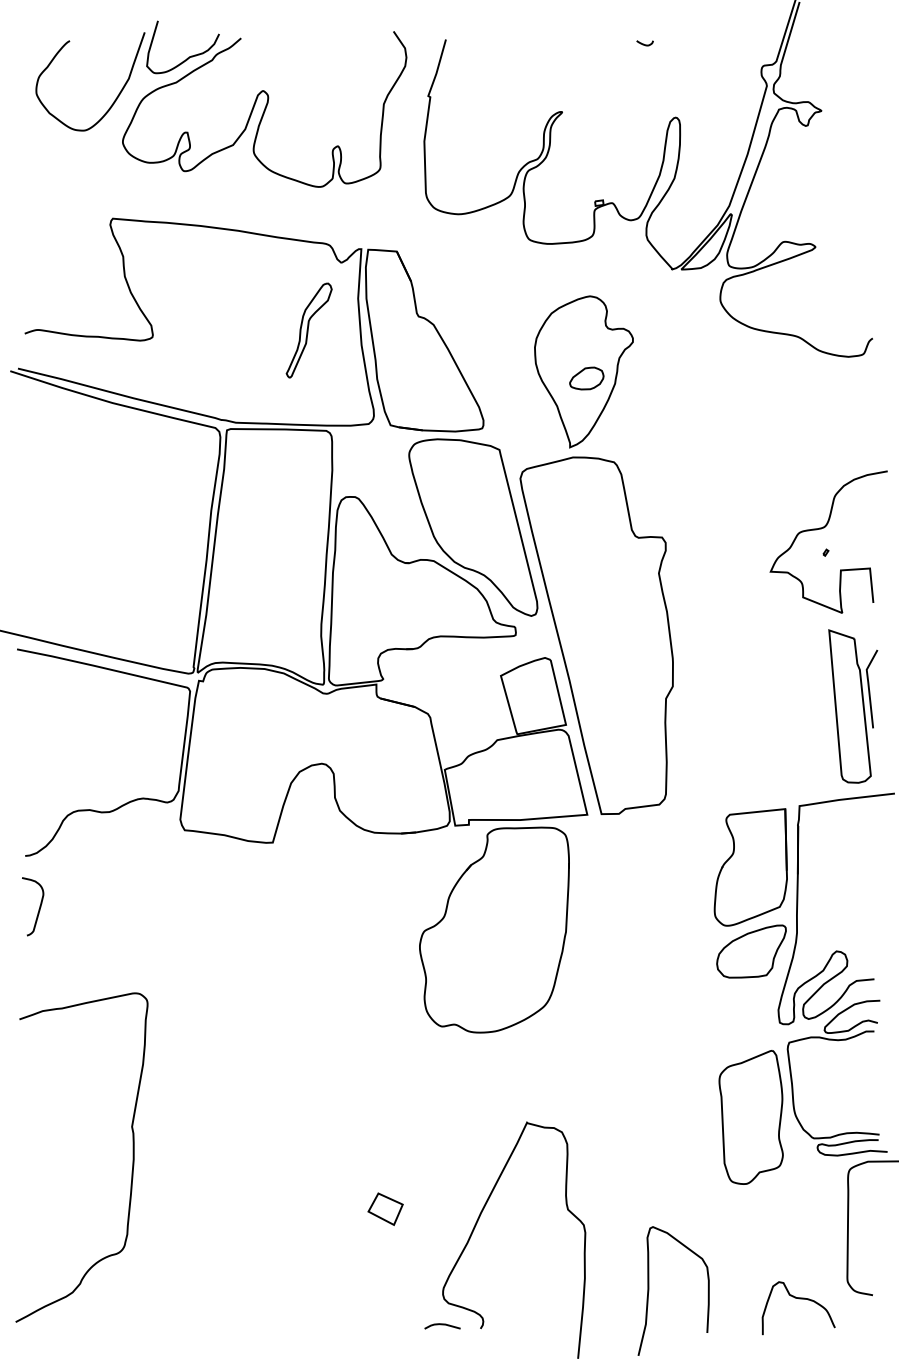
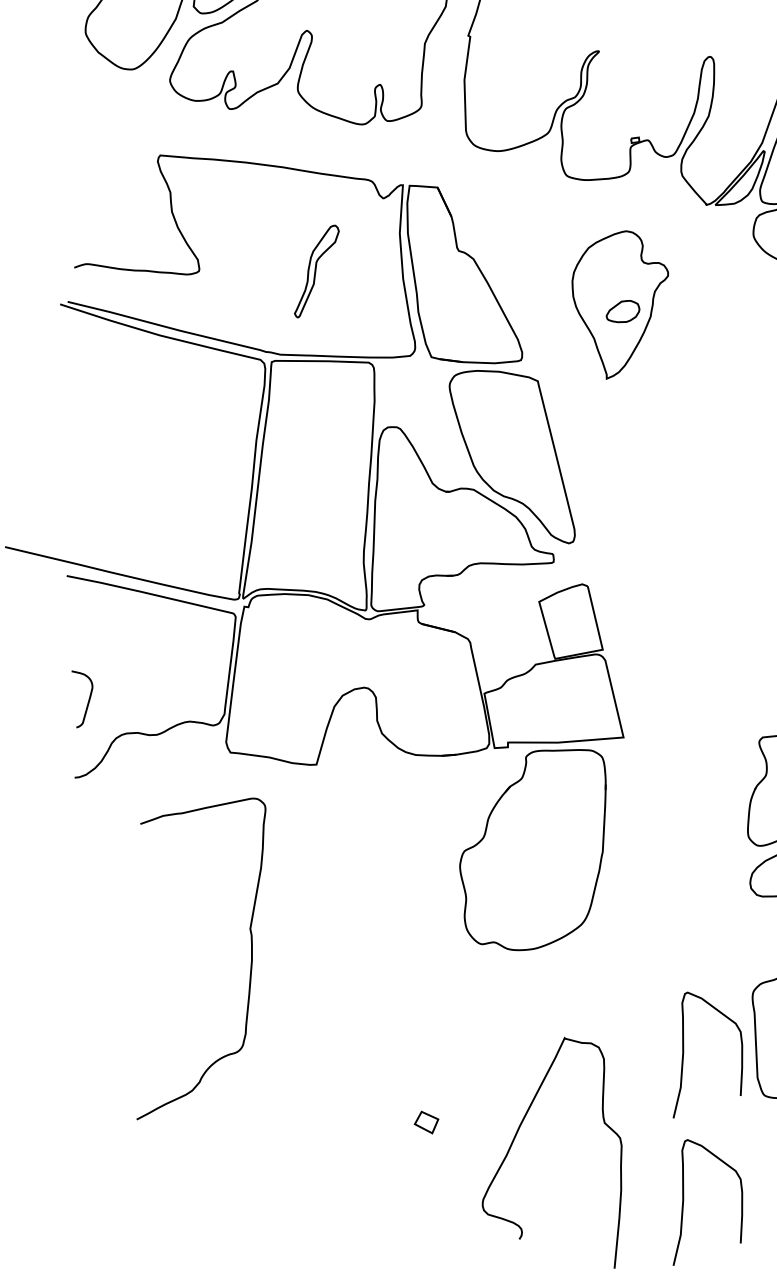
part: (308, 330) -> (316, 271), moved
part: (596, 635) -> (632, 562), removed
curve: (38, 909) -> (87, 702), moved
curve: (649, 1139) -> (684, 1054), added
curve: (132, 1157) -> (250, 958), moved
part: (385, 1208) -> (426, 1121), size x0.7
curve: (442, 1325) -> (482, 1236), removed

